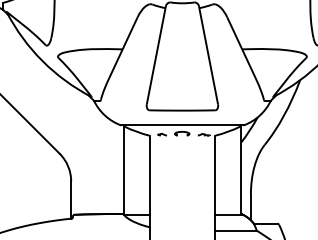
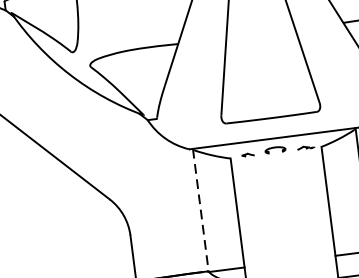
line: (123, 170) -> (200, 211), solid -> dashed

